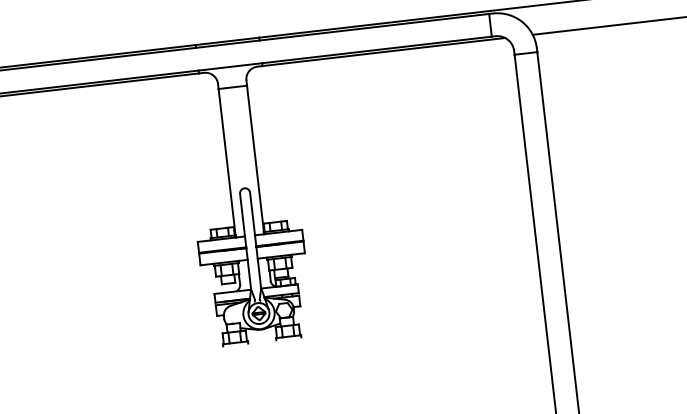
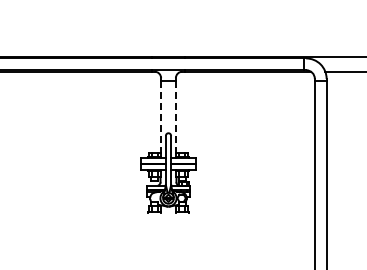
line: (254, 160) -> (175, 119), solid -> dashed
line: (227, 163) -> (161, 119), solid -> dashed

